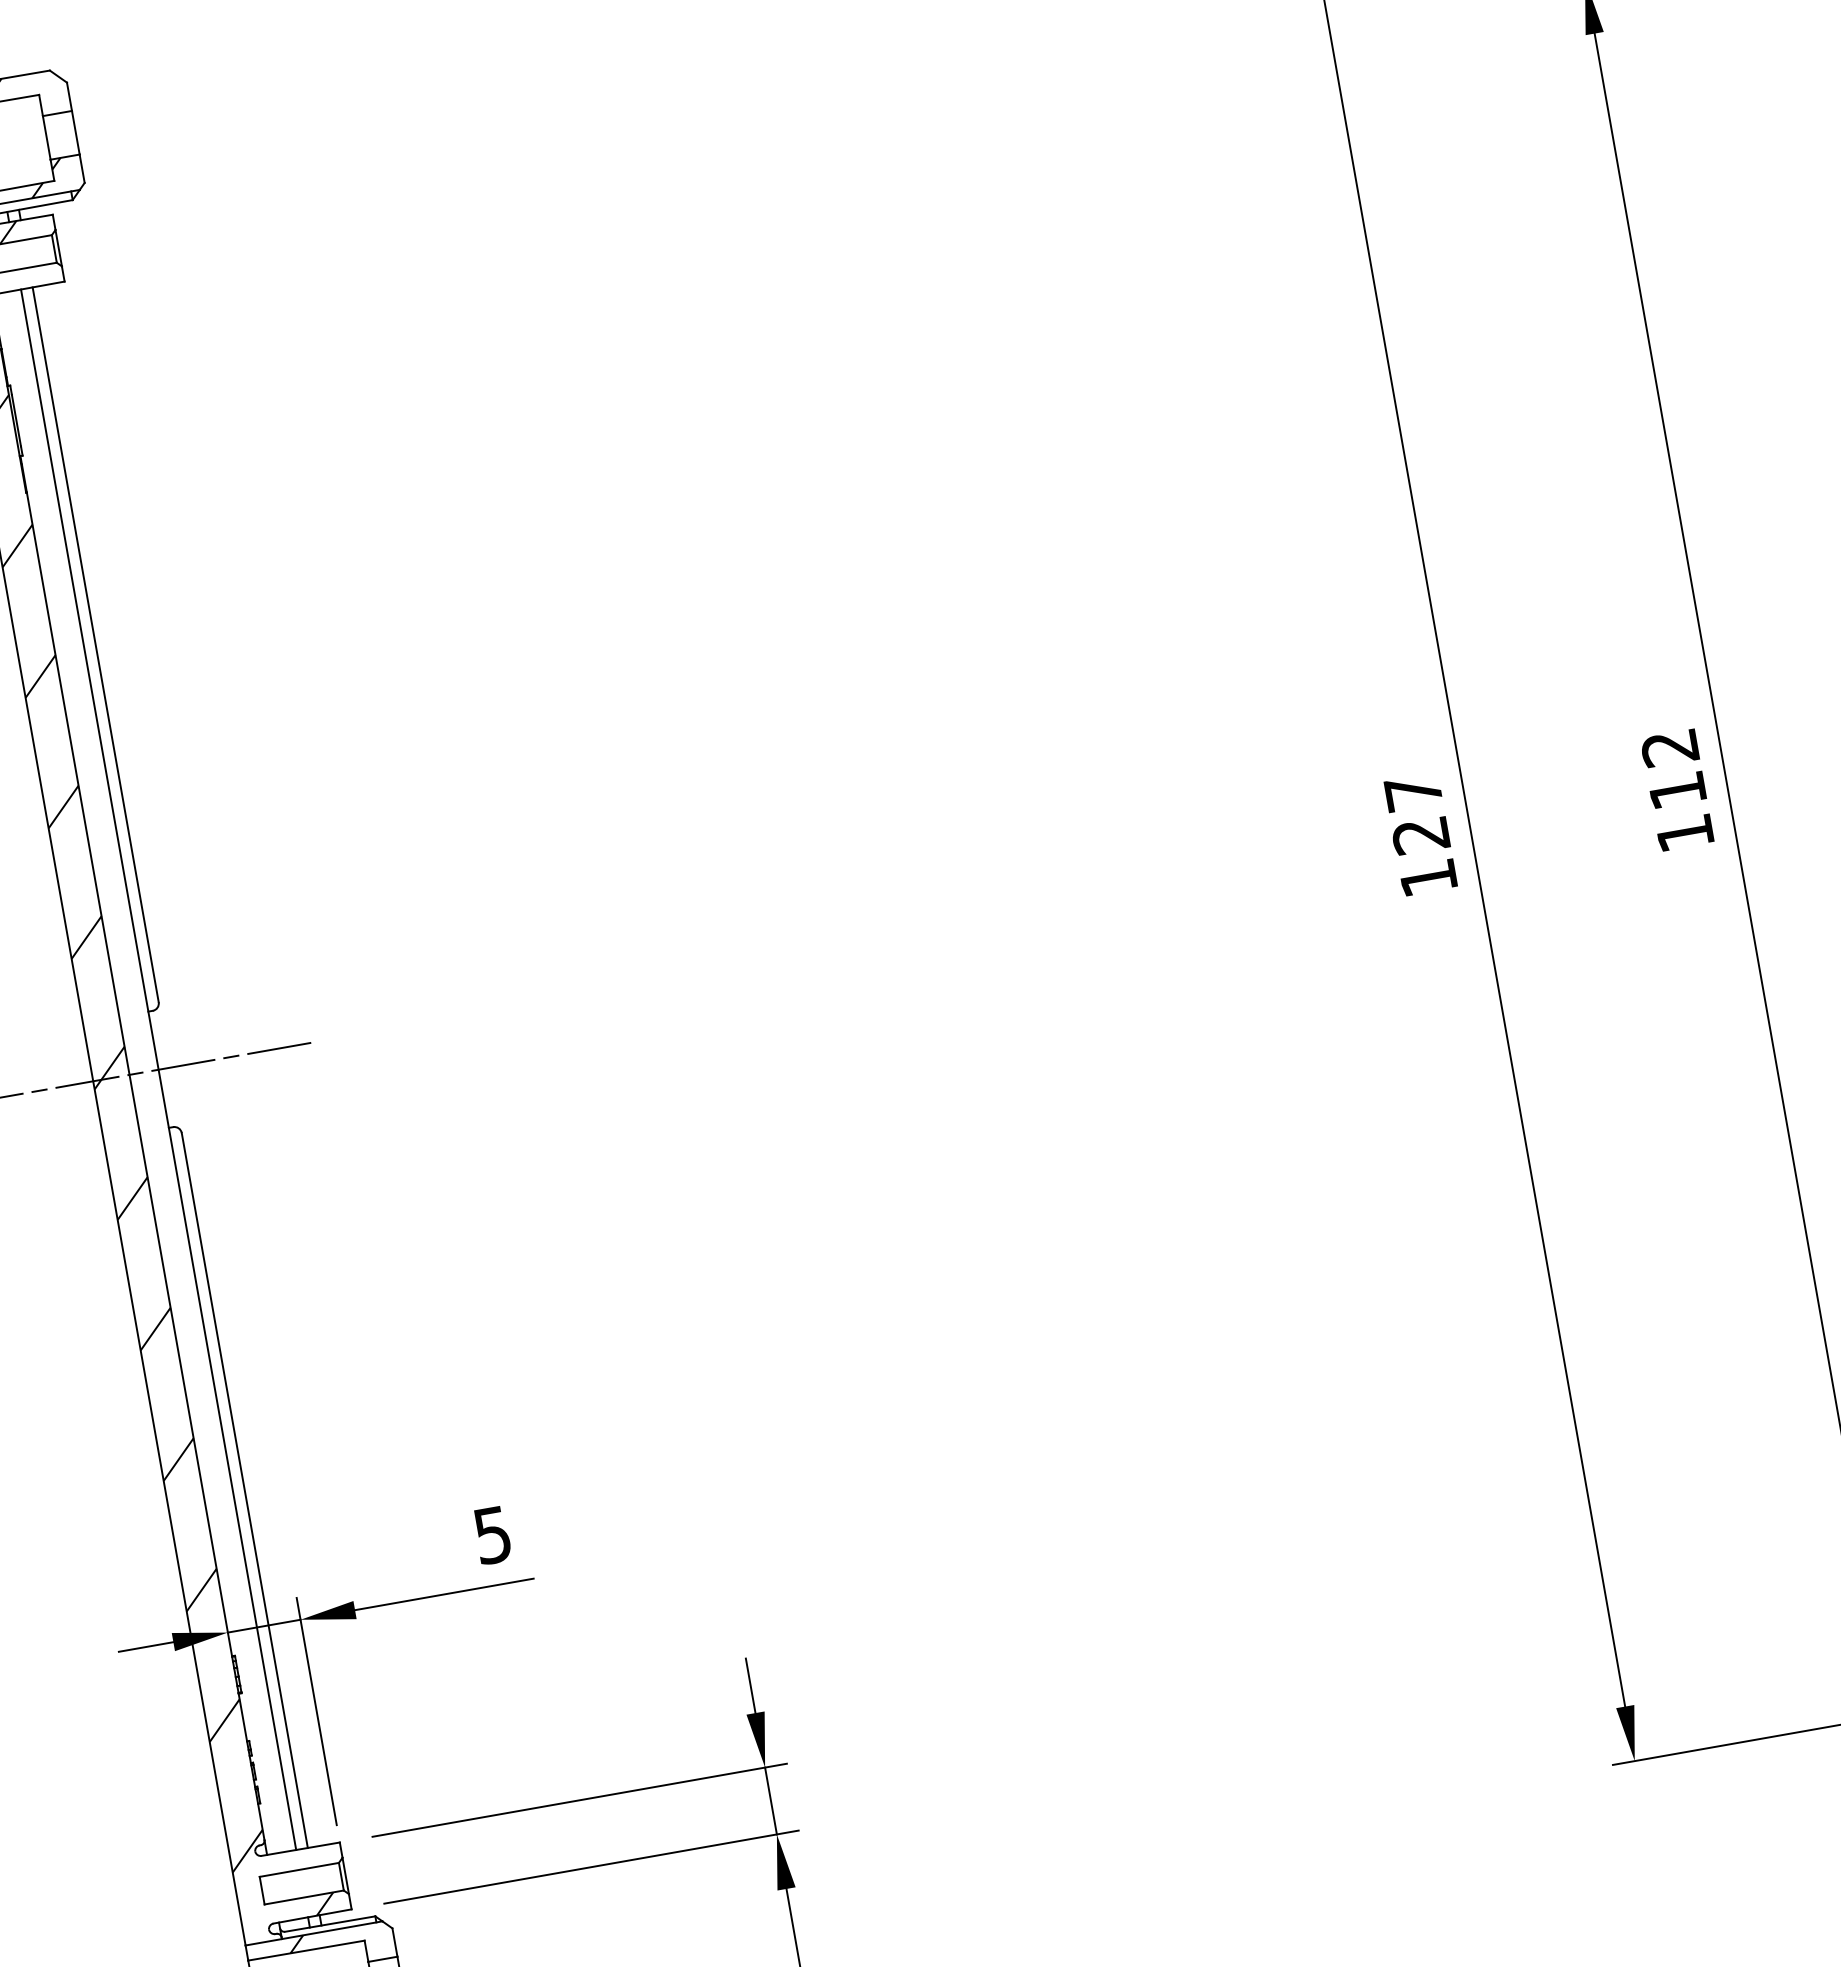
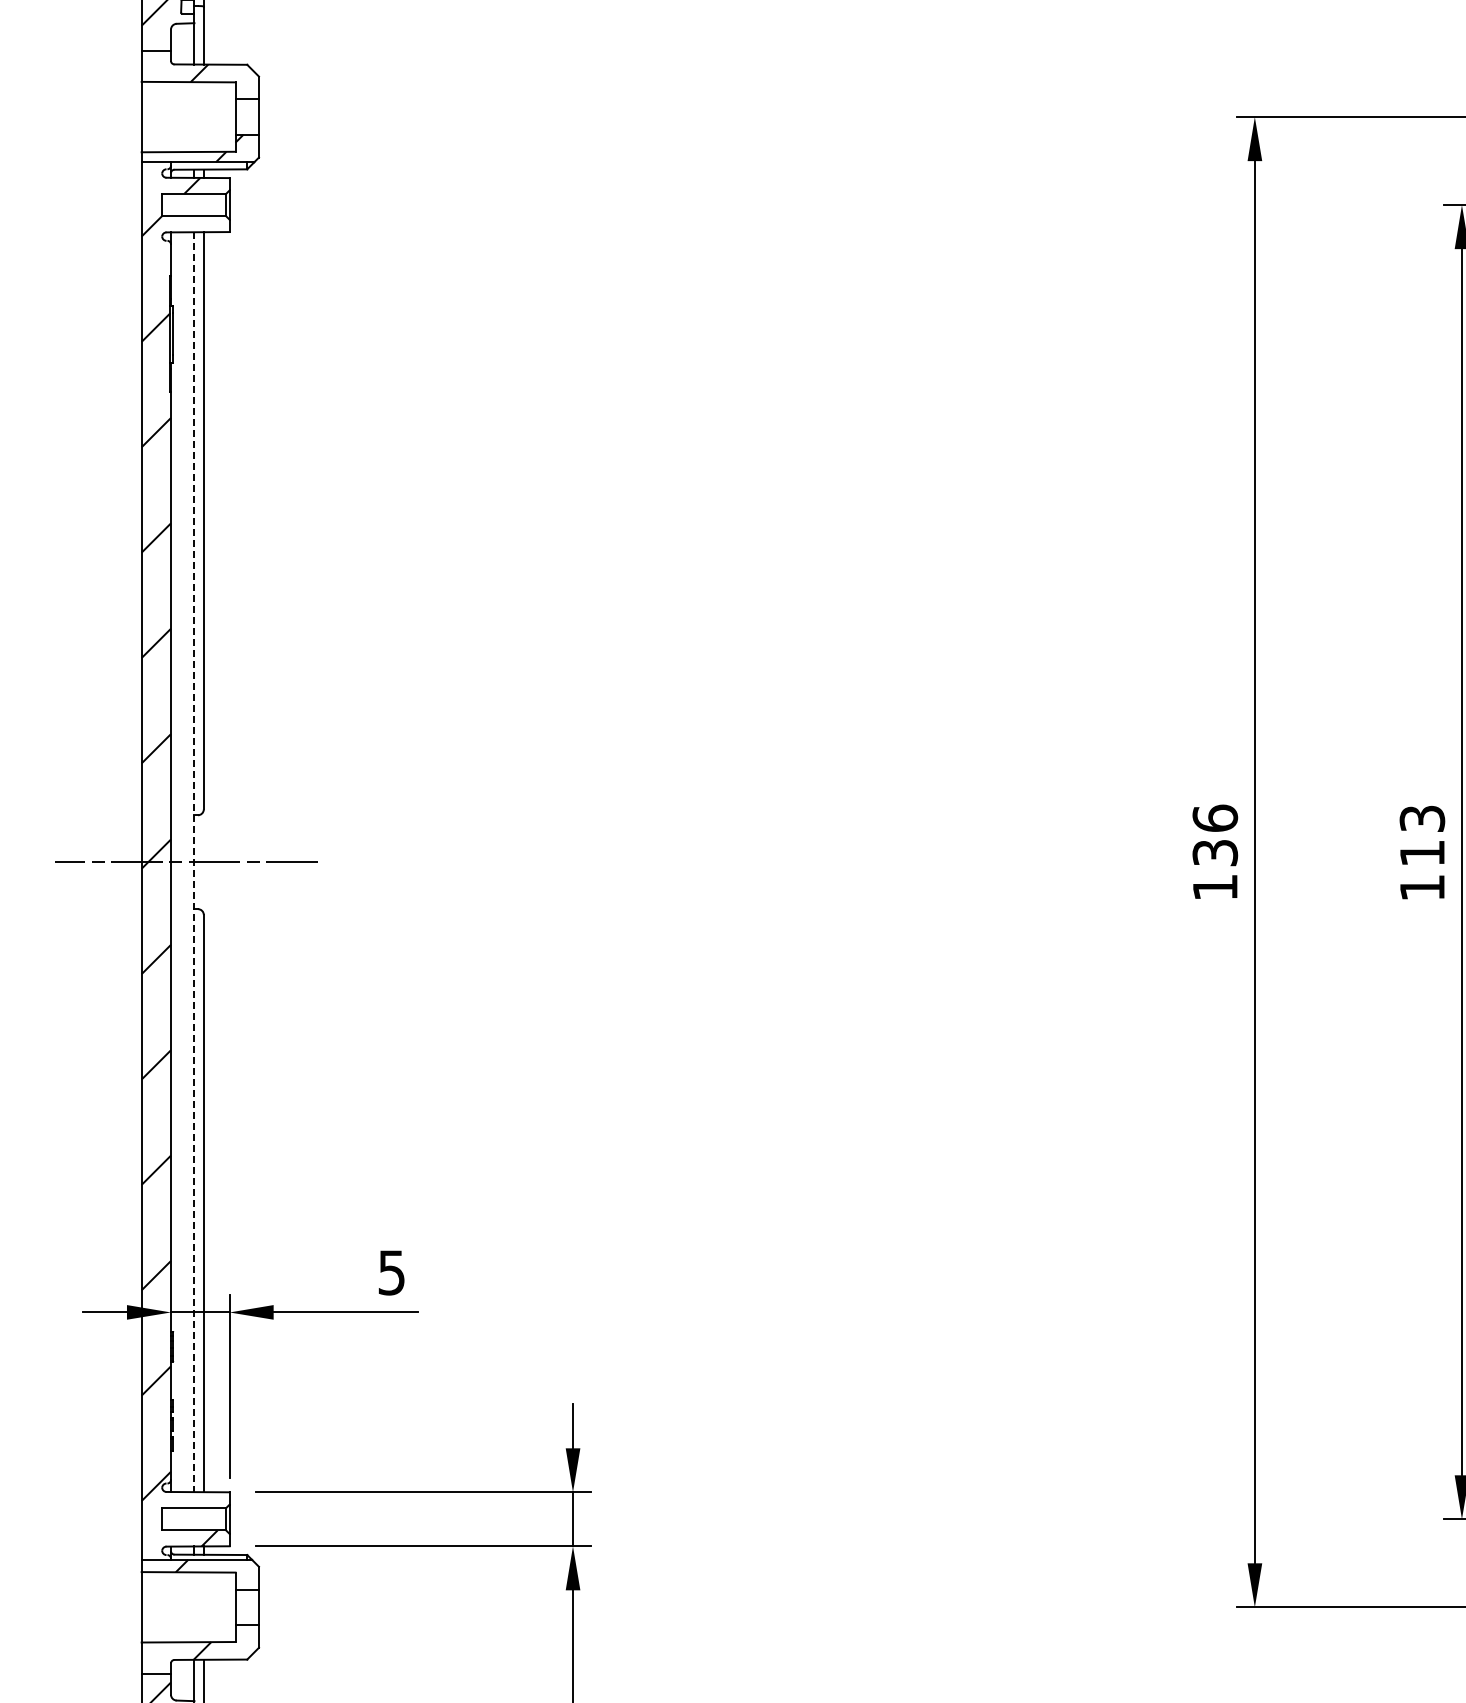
text: (1670, 747) -> (1422, 818), 112 -> 113
text: (1417, 813) -> (1215, 835), 127 -> 136
line: (158, 1070) -> (194, 862), solid -> dashed

